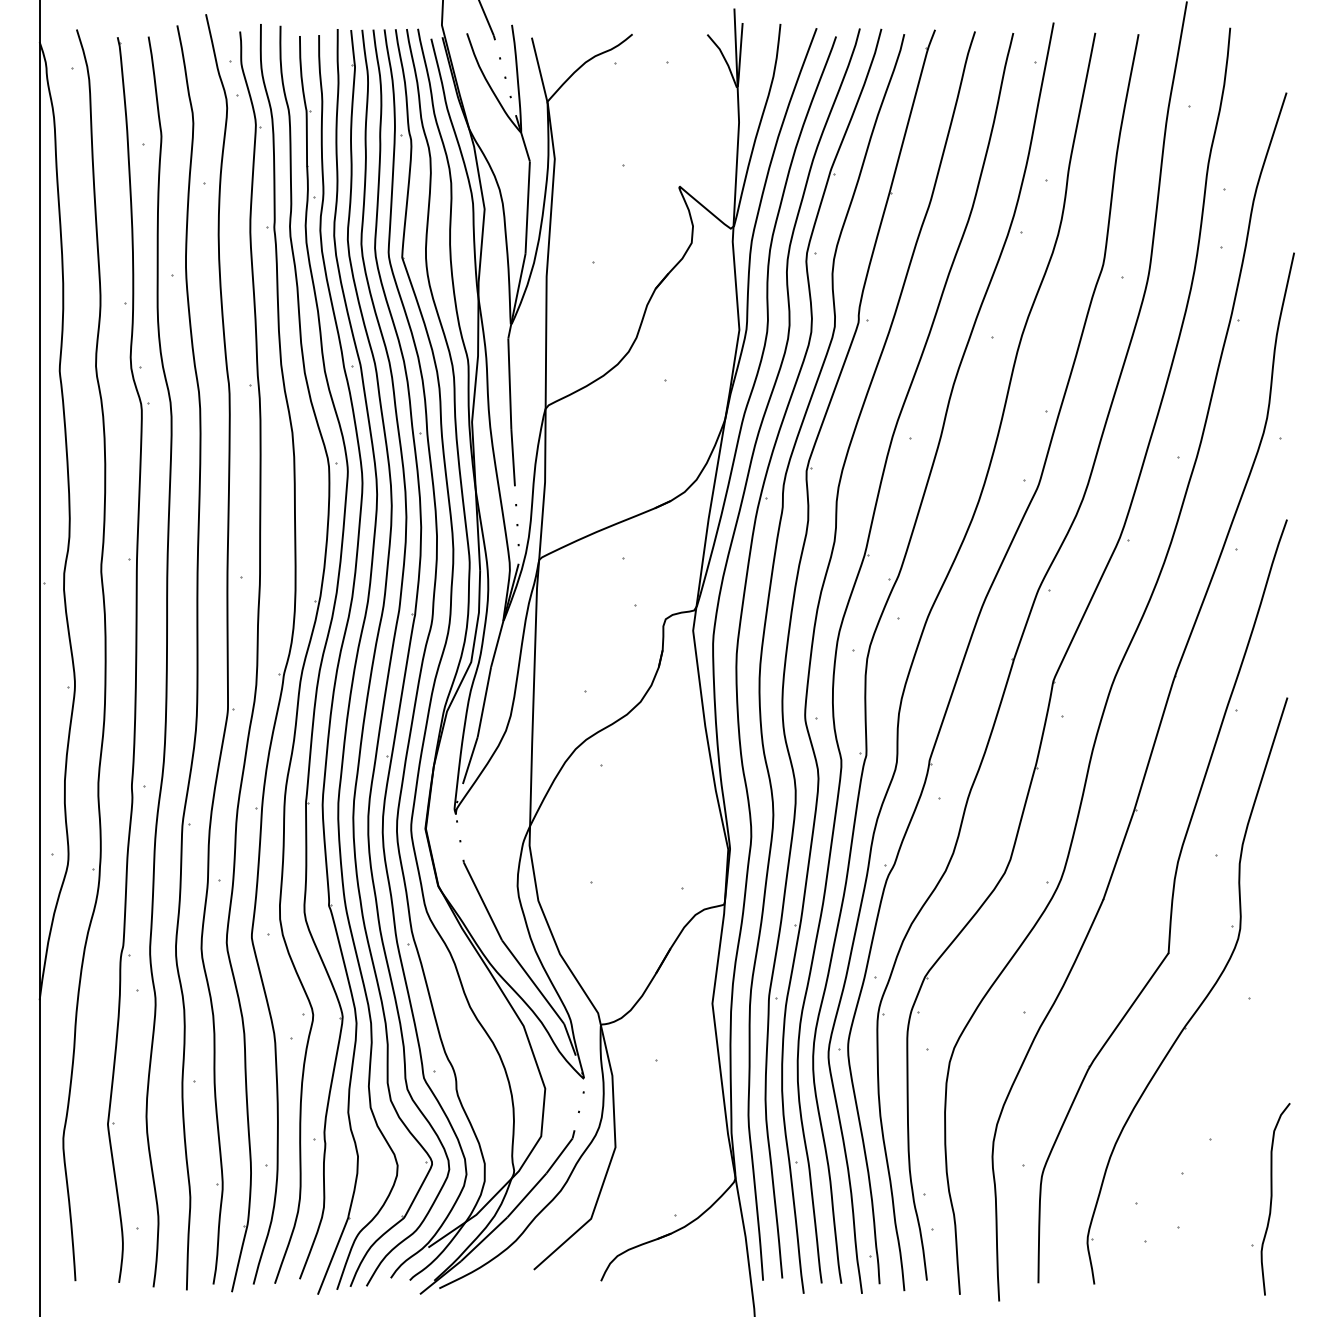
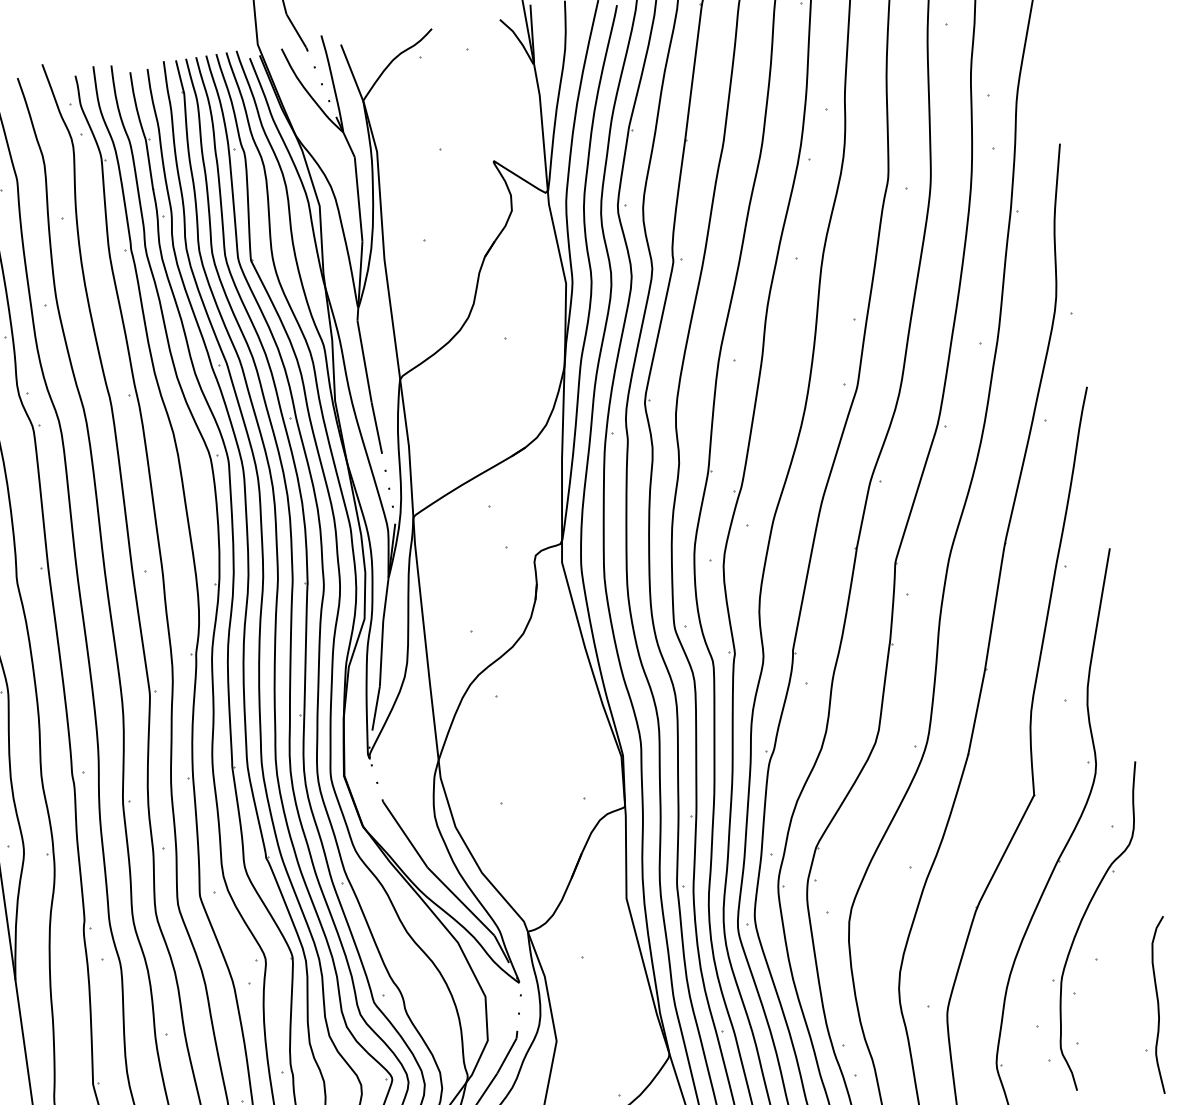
part: (1202, 1095) -> (1082, 920), added

